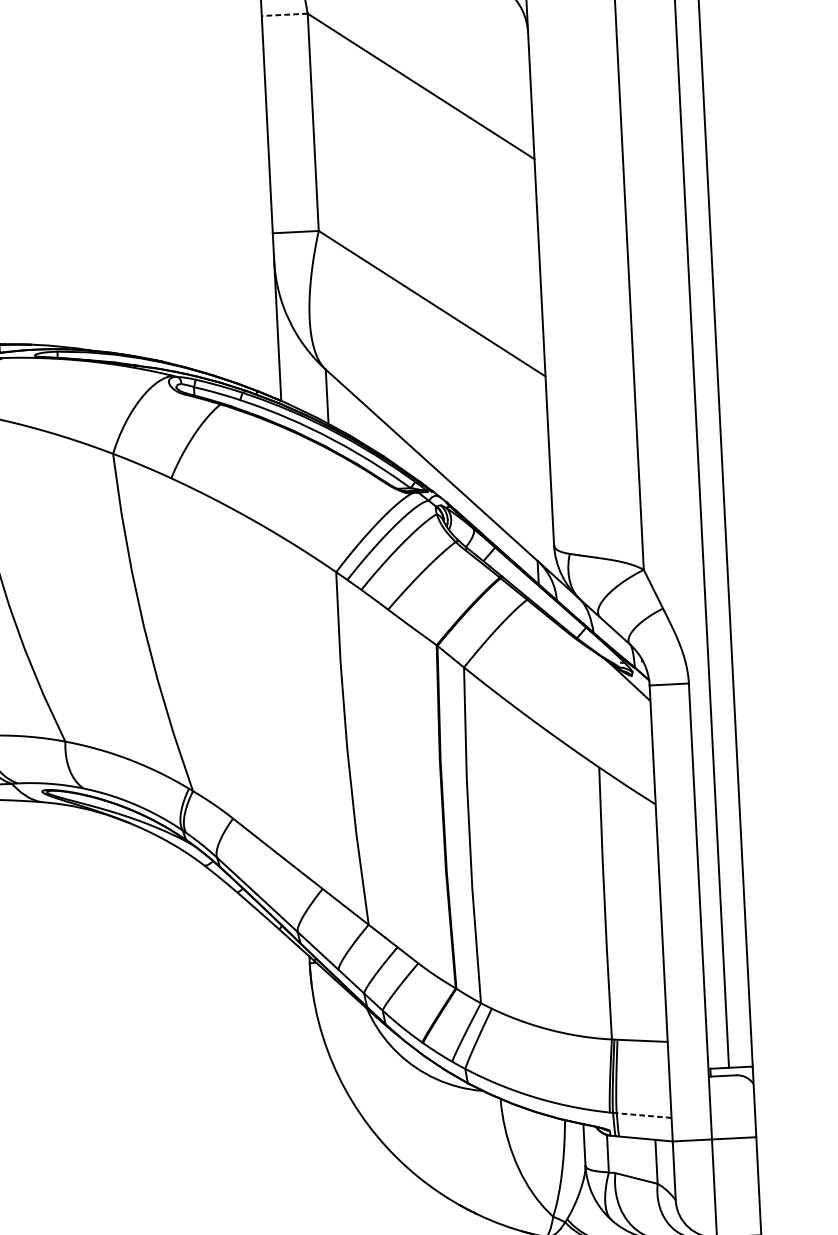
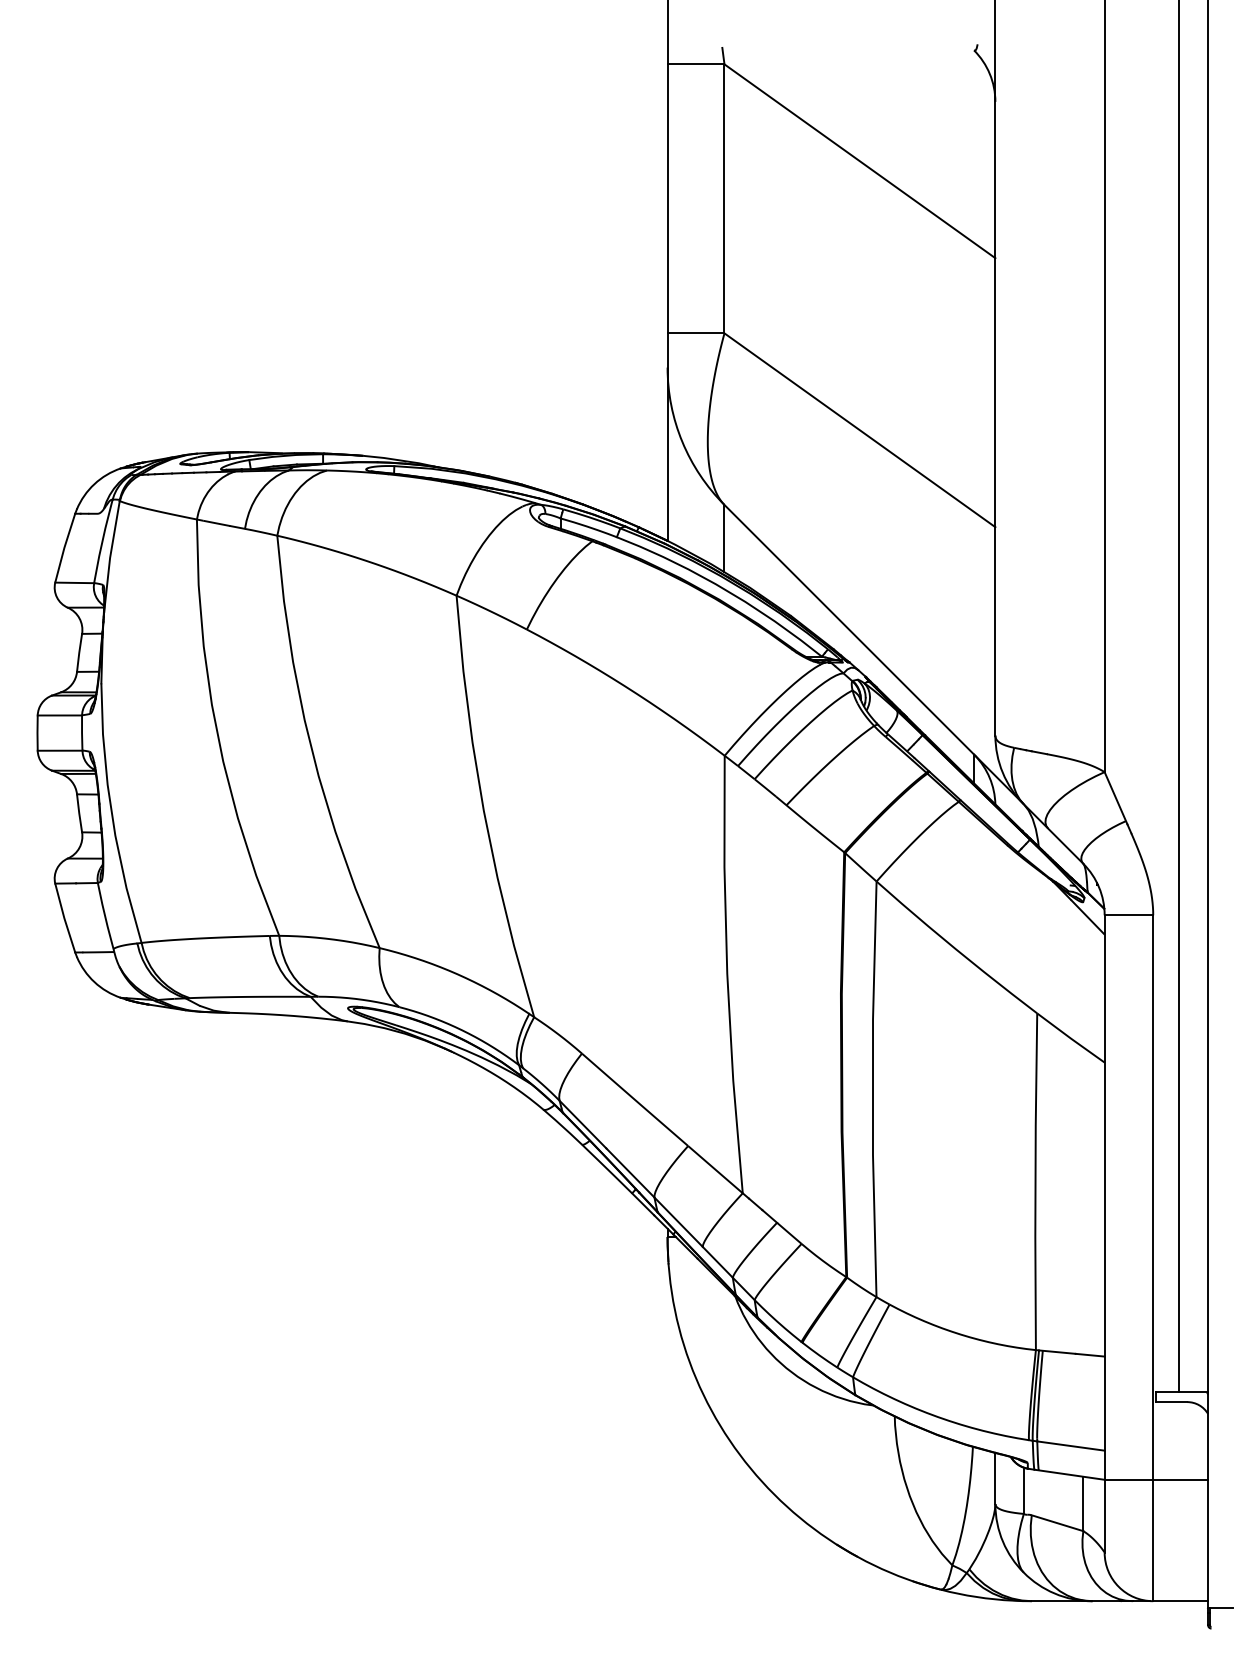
line: (284, 14) -> (695, 64), dashed -> solid
line: (643, 1115) -> (1070, 1445), dashed -> solid

